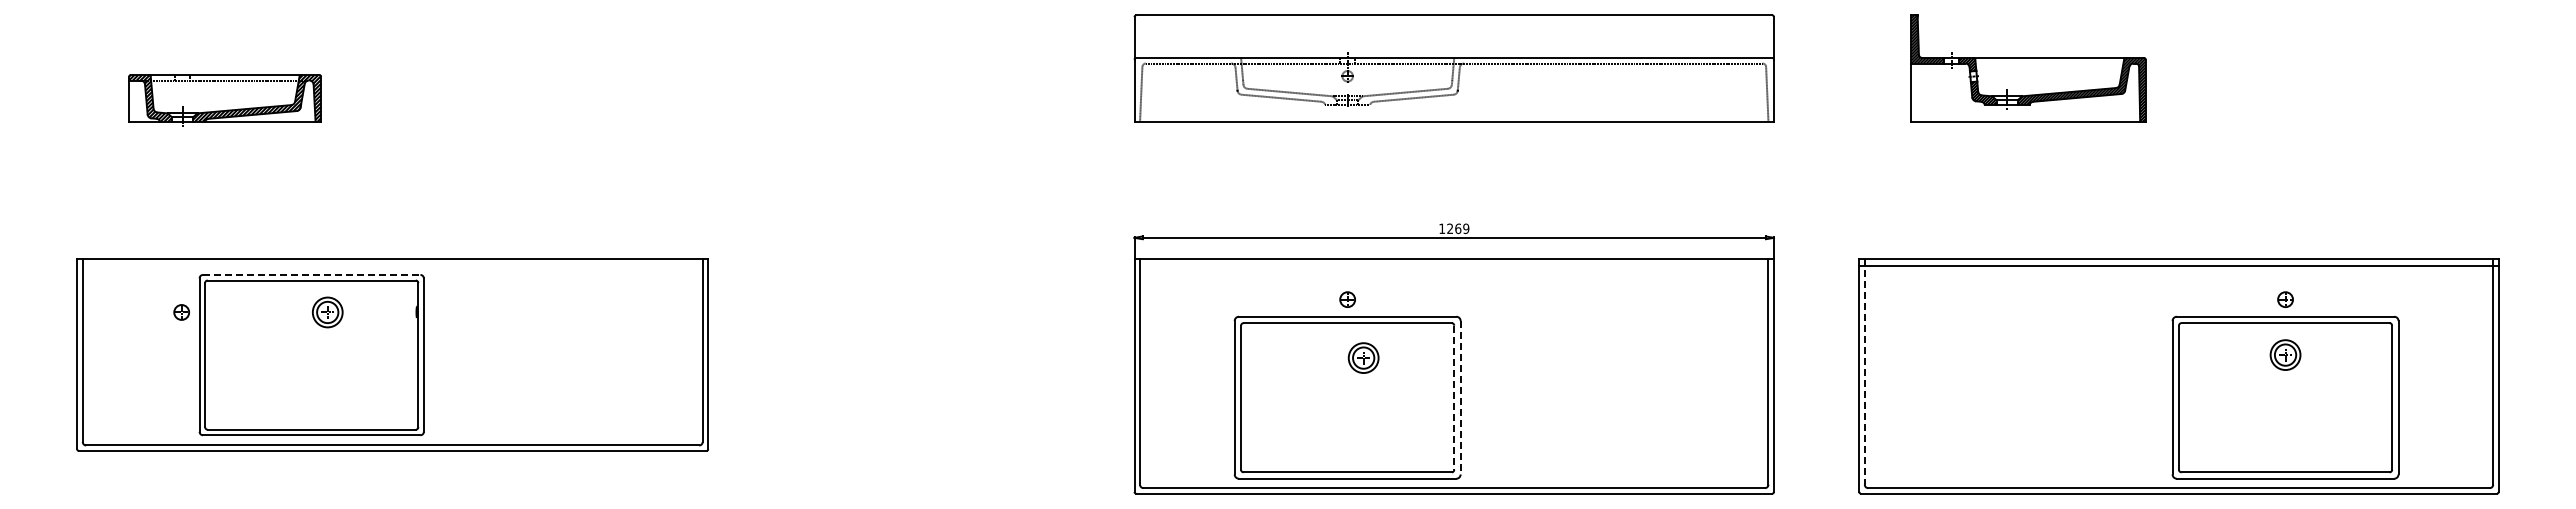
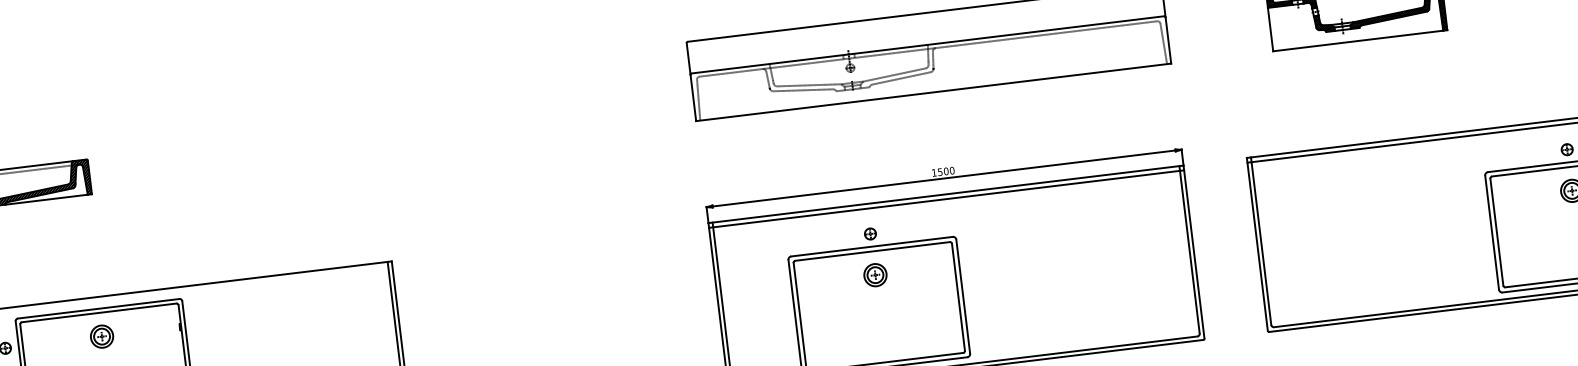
text: (1458, 228) -> (946, 171), 1269 -> 1500
line: (1453, 265) -> (946, 199), added
line: (311, 274) -> (98, 308), dashed -> solid
part: (327, 312) -> (101, 336), moved
part: (1363, 357) -> (875, 274), moved
line: (1864, 371) -> (1260, 240), dashed -> solid
line: (1460, 397) -> (963, 296), dashed -> solid
line: (1454, 398) -> (958, 297), dashed -> solid

